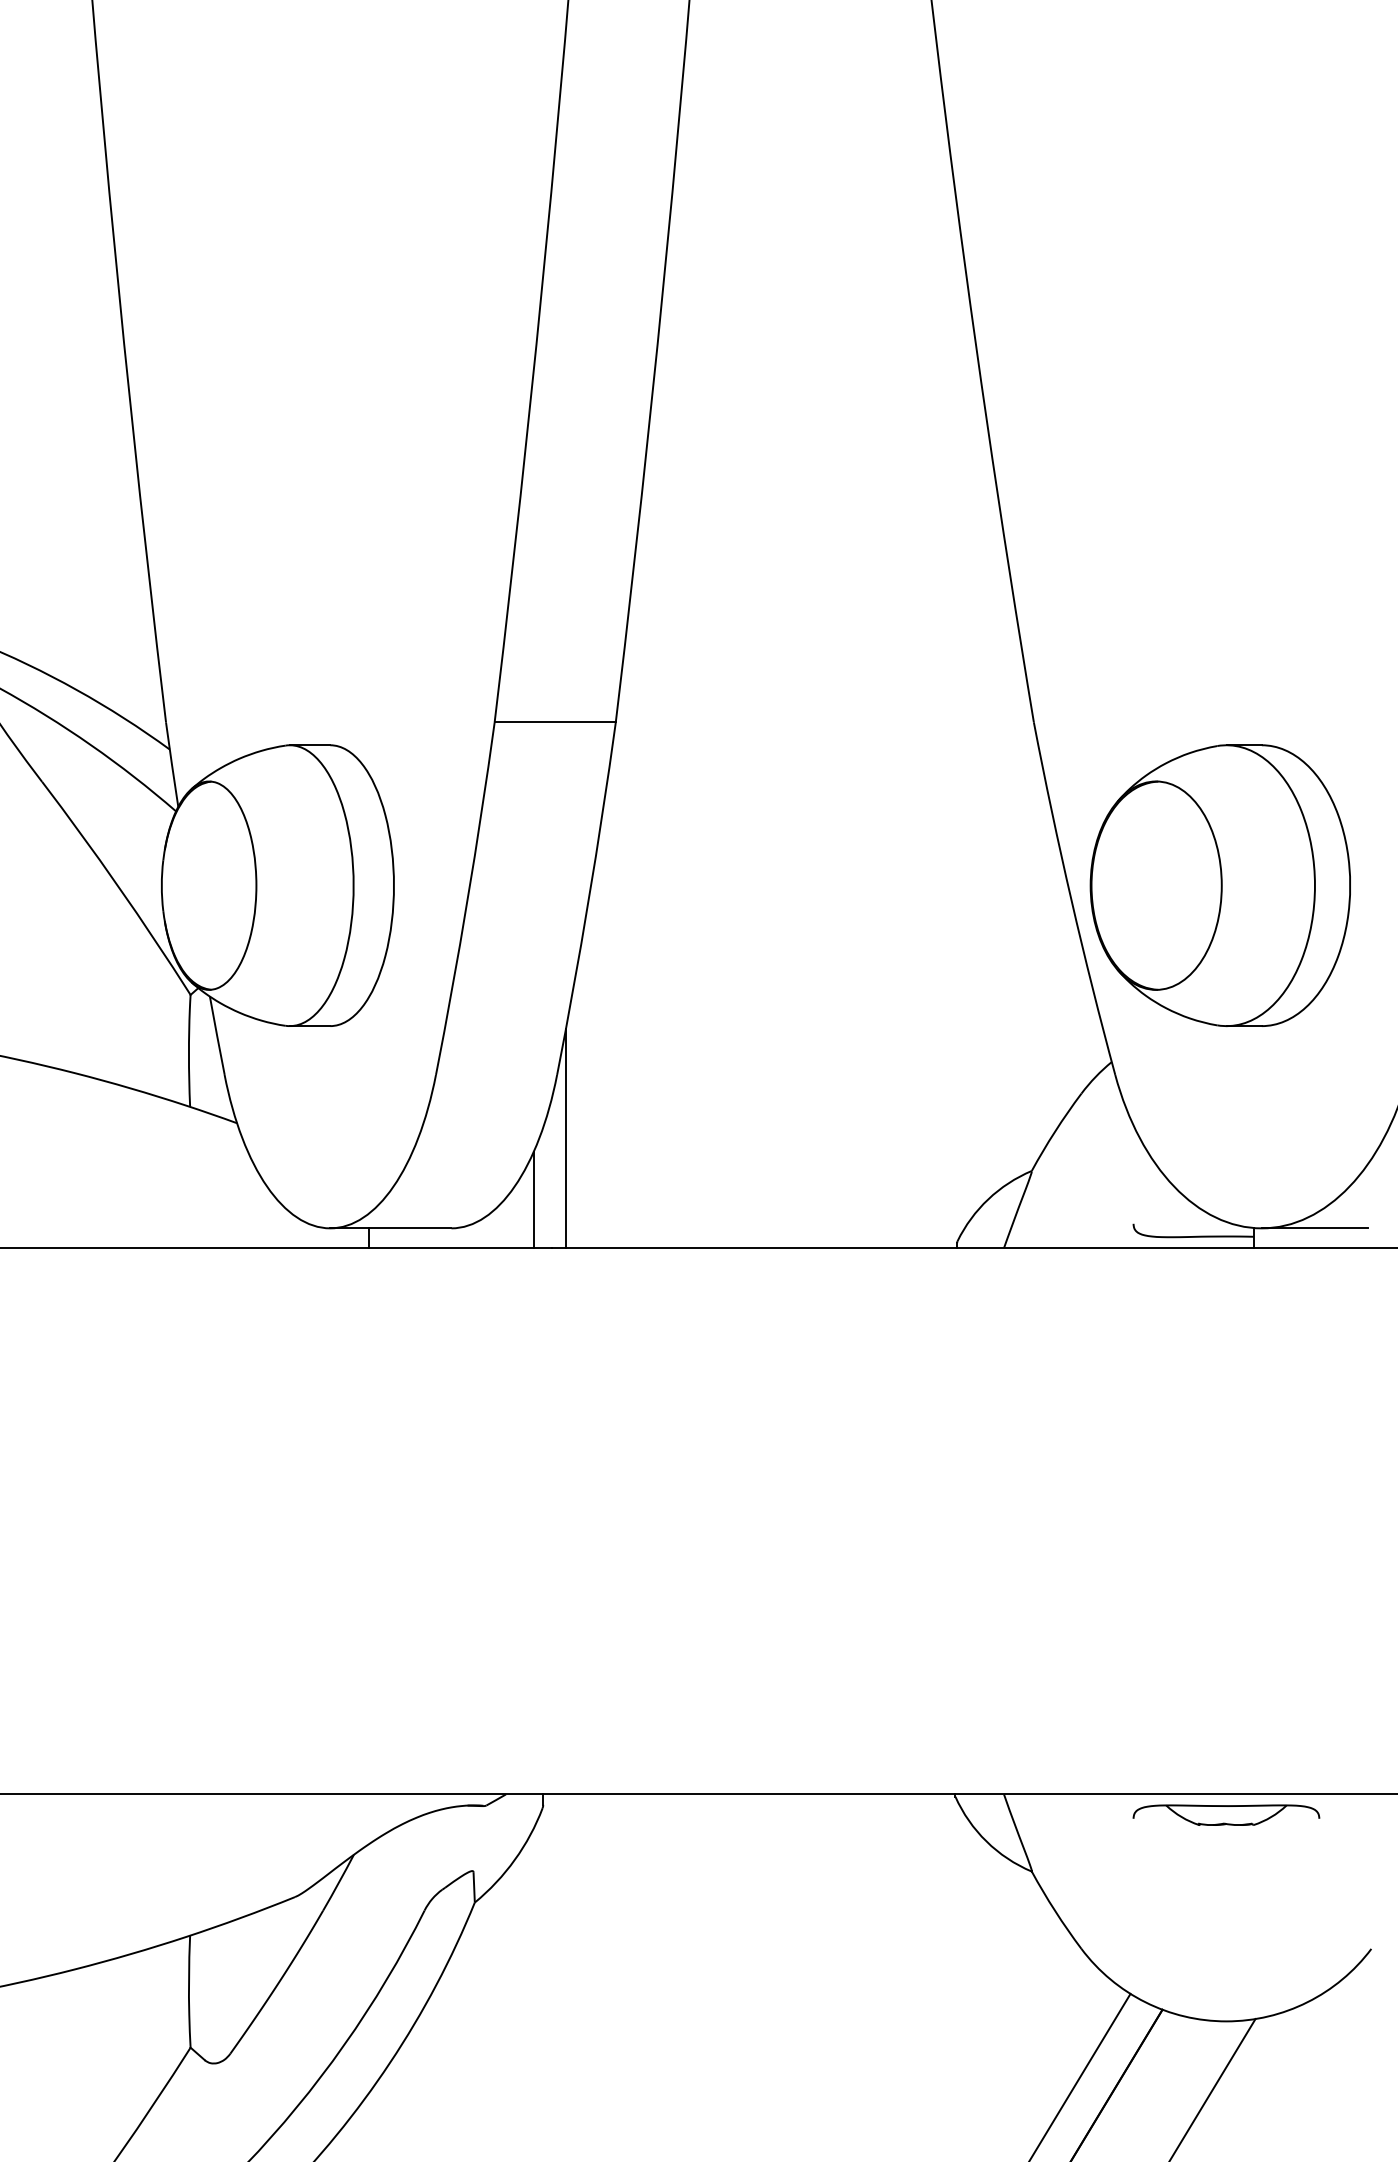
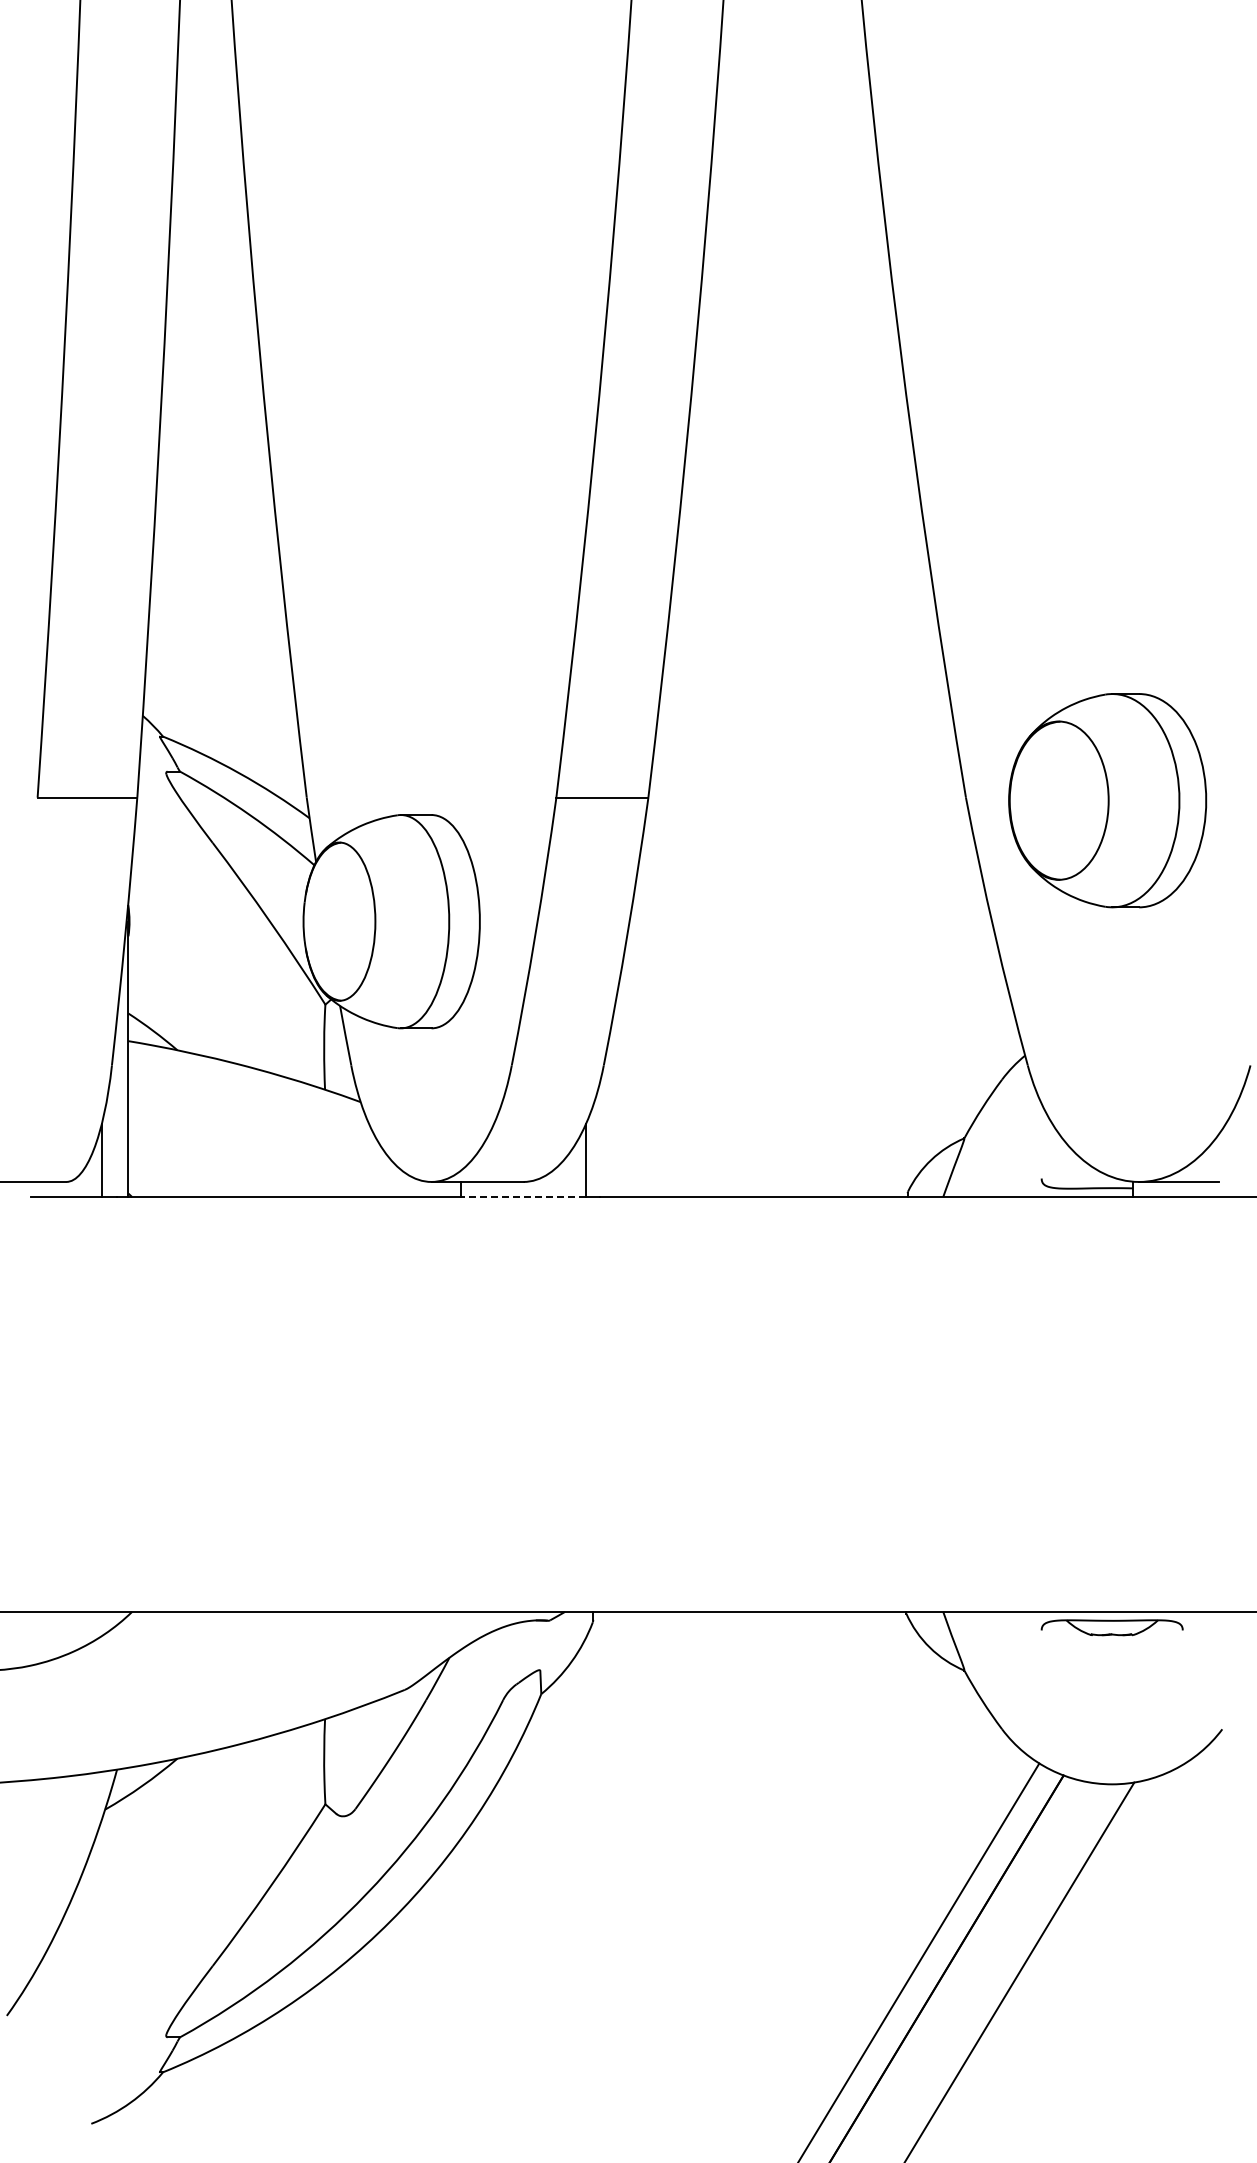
part: (1220, 885) -> (1107, 800), moved
line: (565, 1138) -> (610, 1113), removed
line: (451, 1247) -> (523, 1196), solid -> dashed

